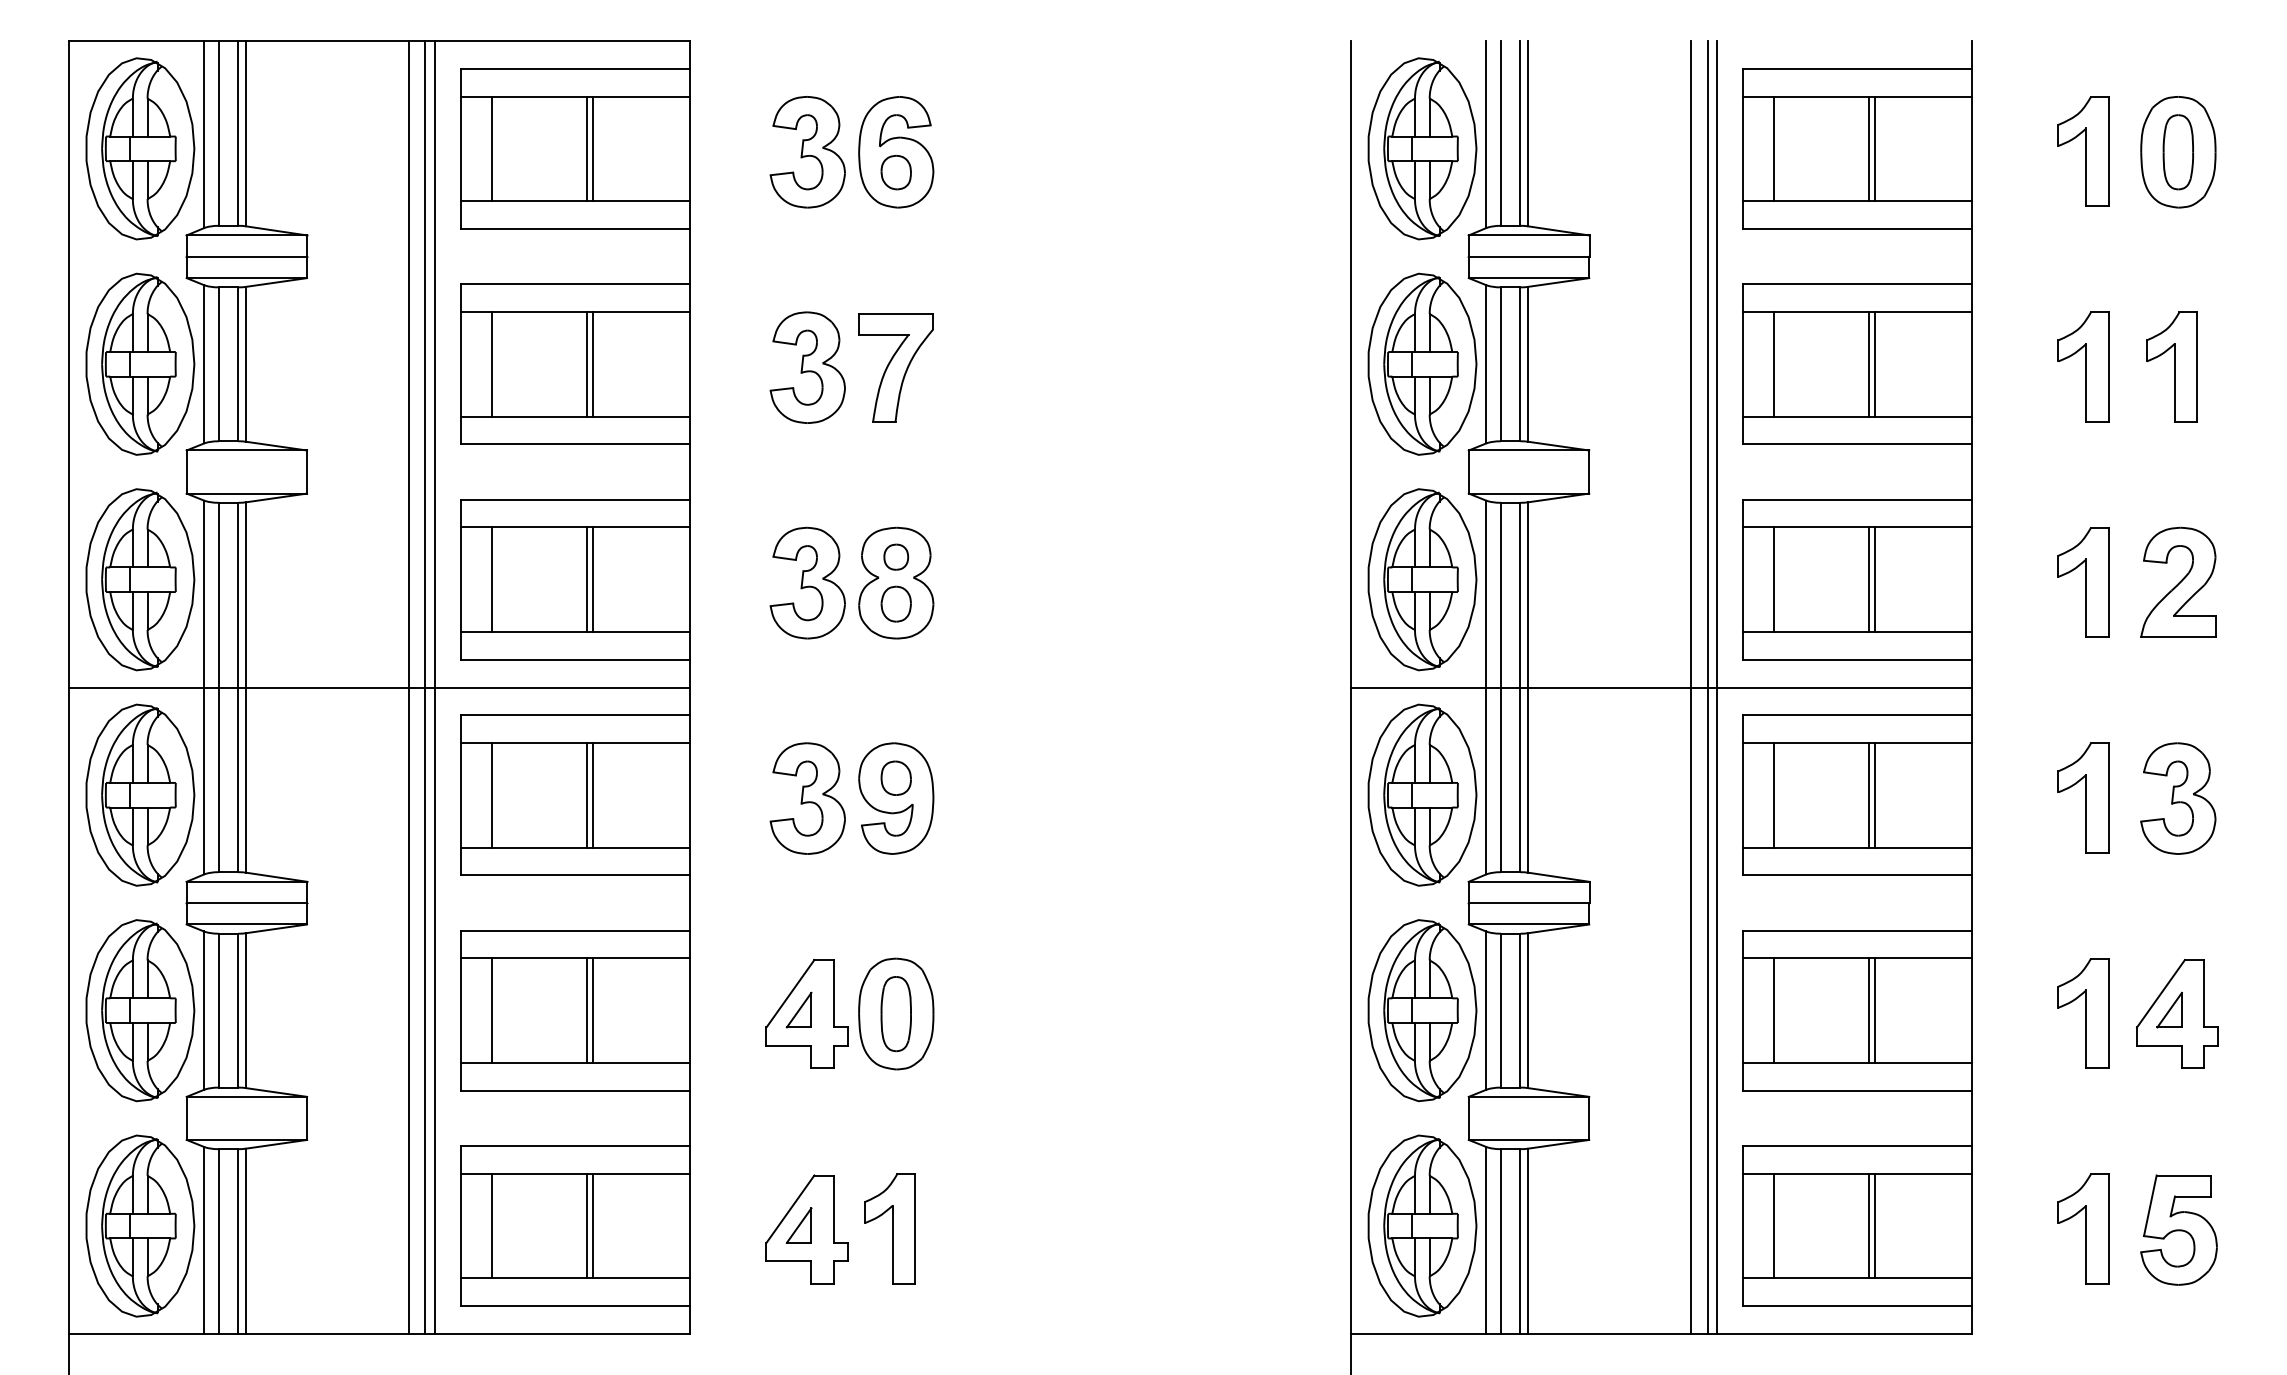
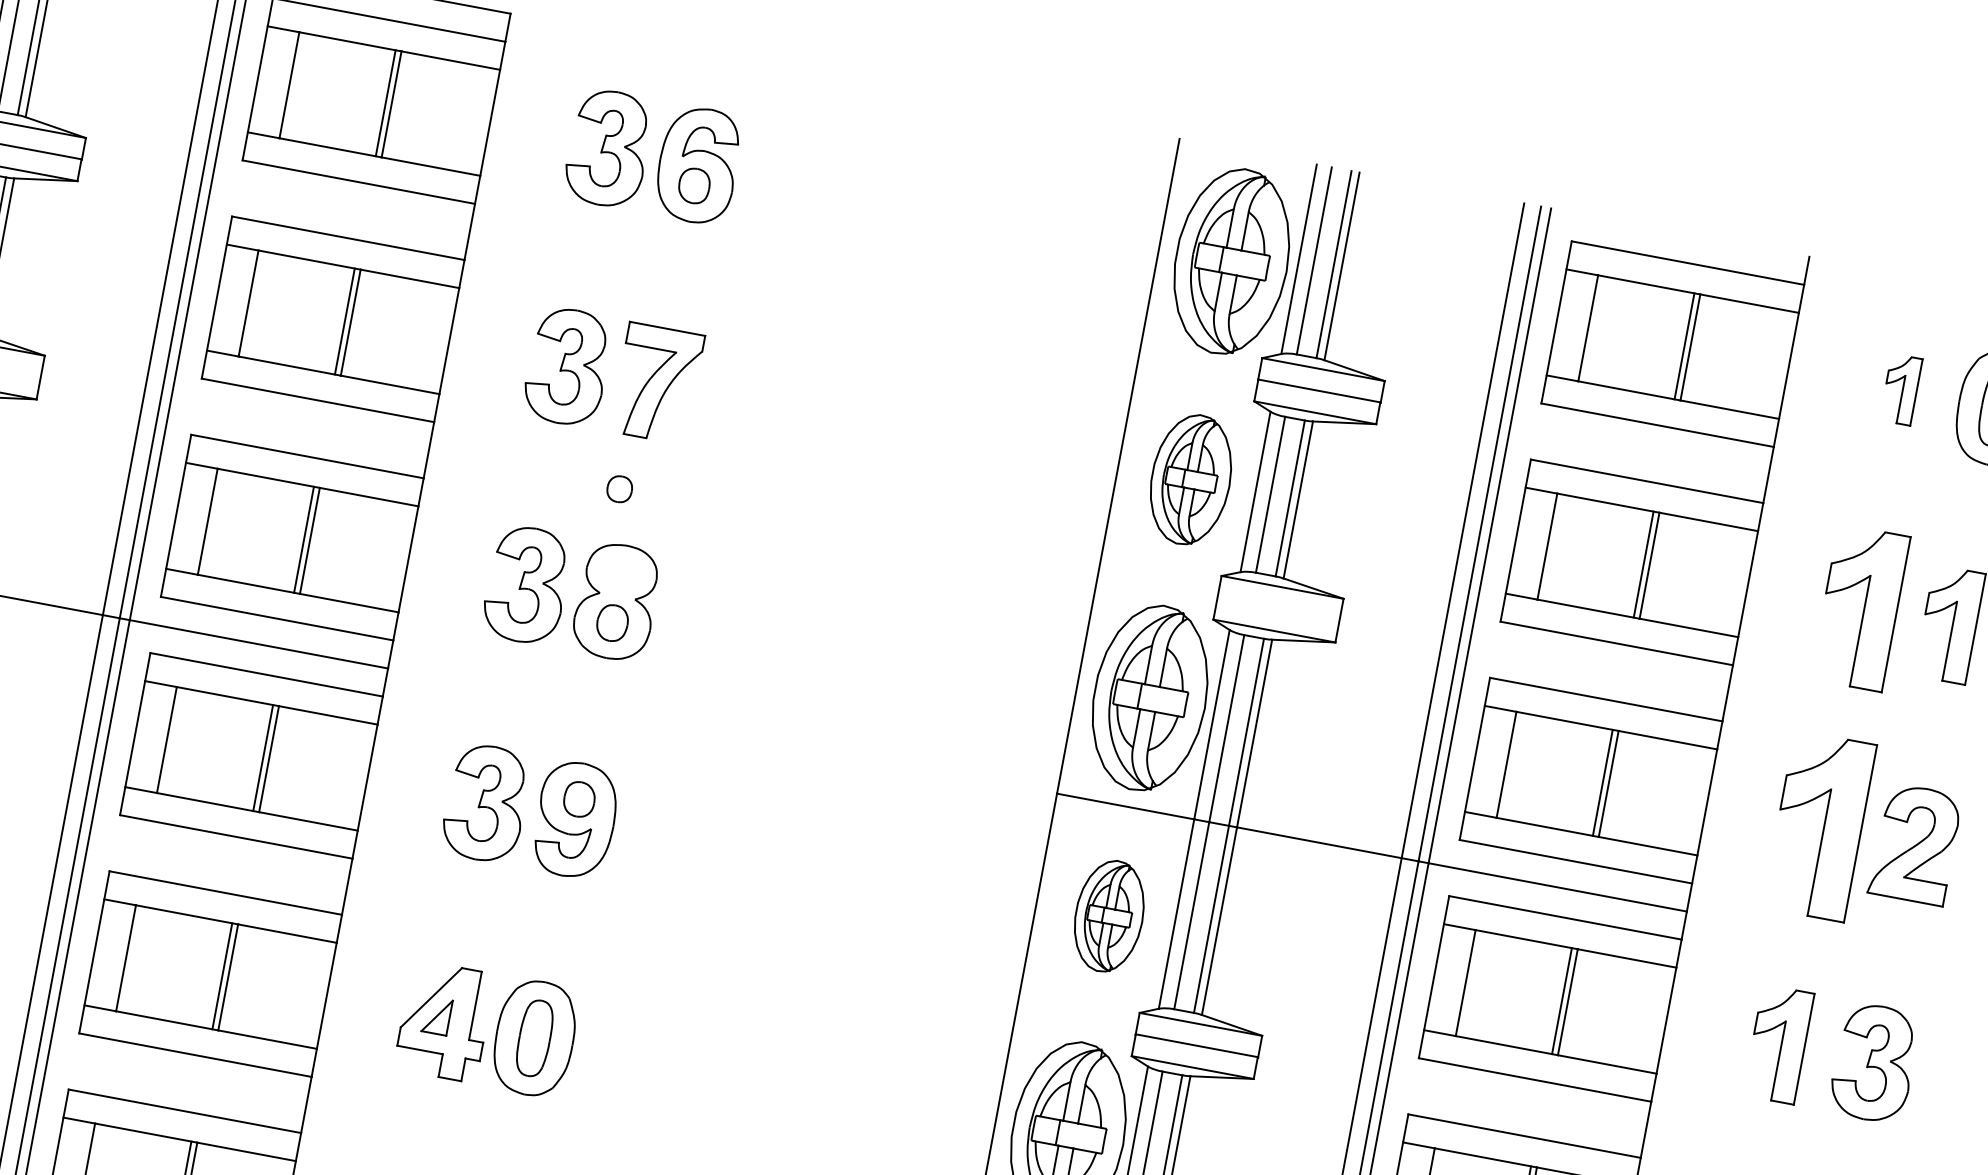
part: (2083, 151) -> (1901, 389), size x0.6
part: (1422, 363) -> (1191, 479), size x0.7
part: (2083, 366) -> (1860, 607), size x1.4
part: (896, 556) -> (620, 488), moved
part: (2083, 582) -> (1819, 826), size x1.6
part: (1422, 794) -> (1109, 915), size x0.6

